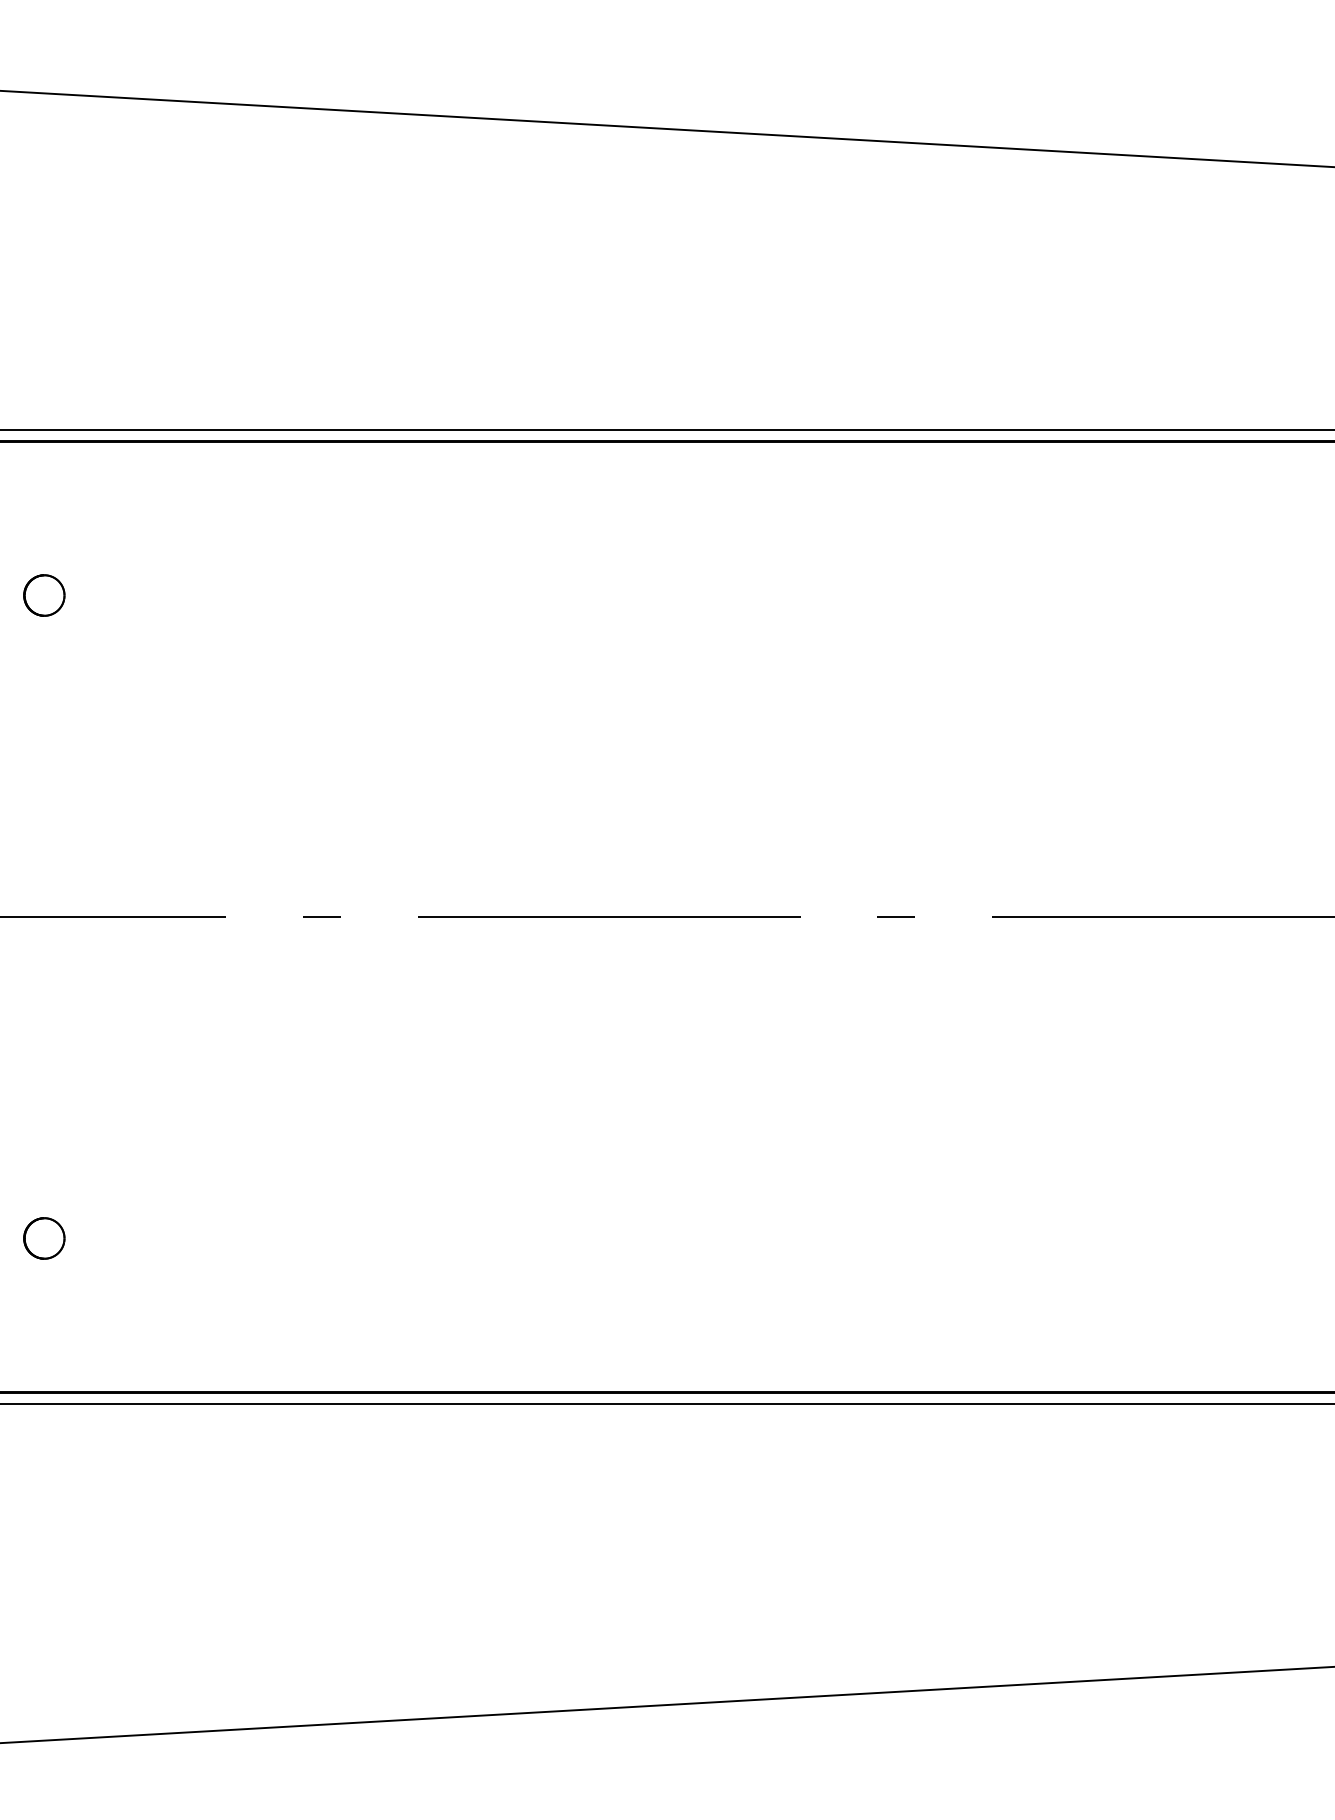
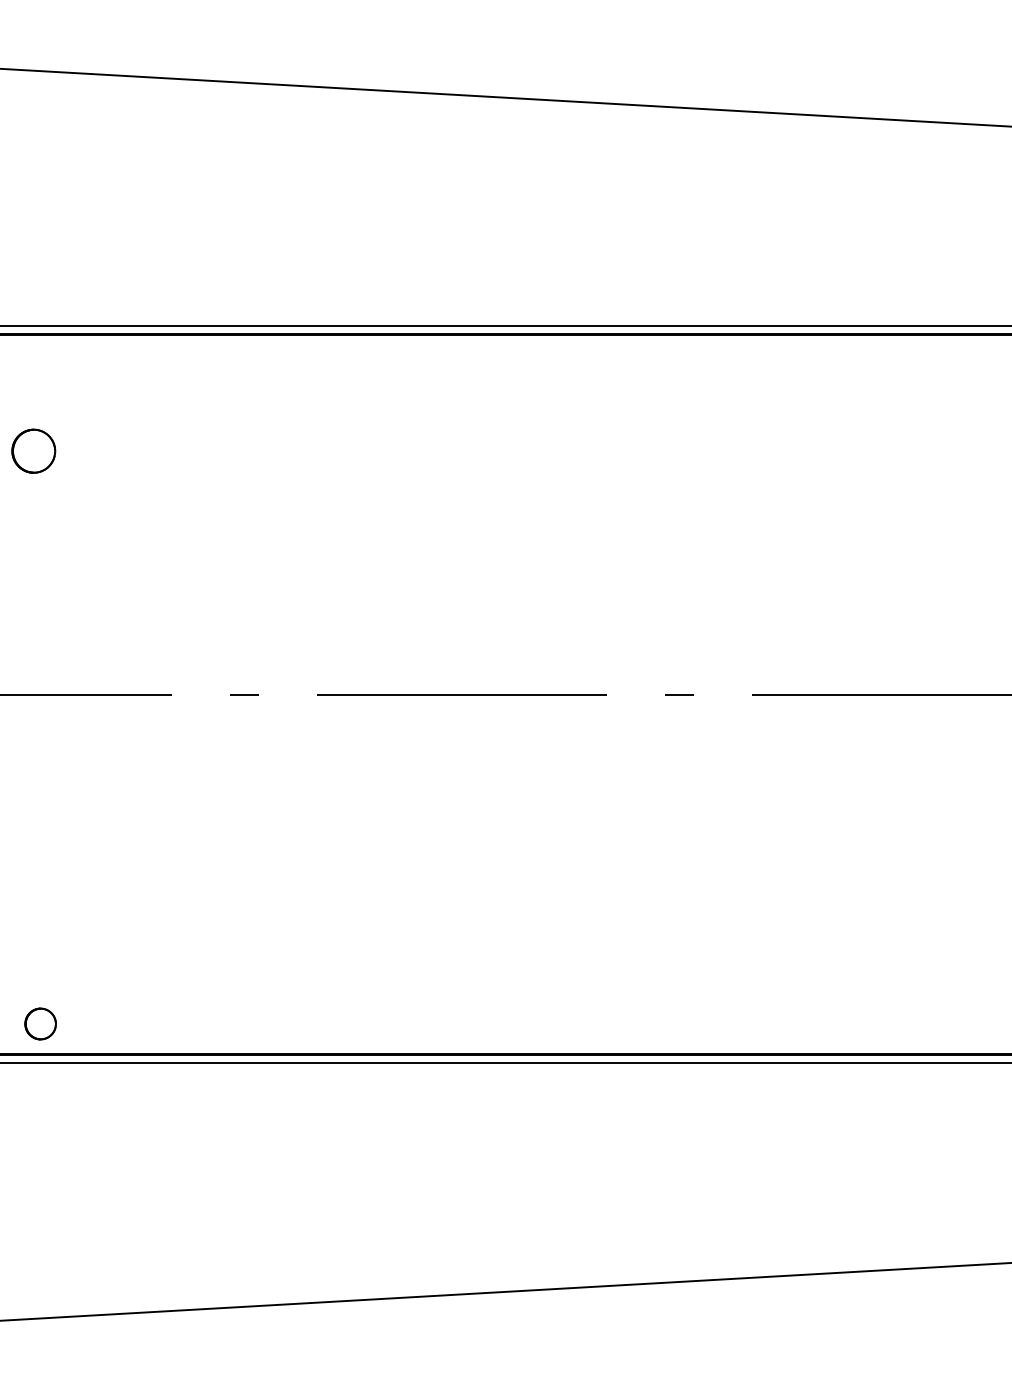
part: (44, 595) -> (33, 451), size x1.4
part: (44, 1238) -> (40, 1024), moved

